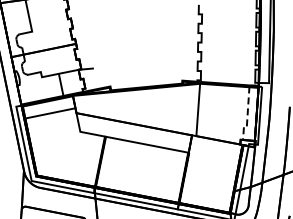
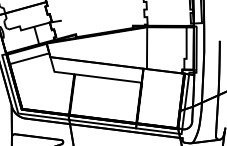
line: (247, 115) -> (186, 49), dashed -> solid

